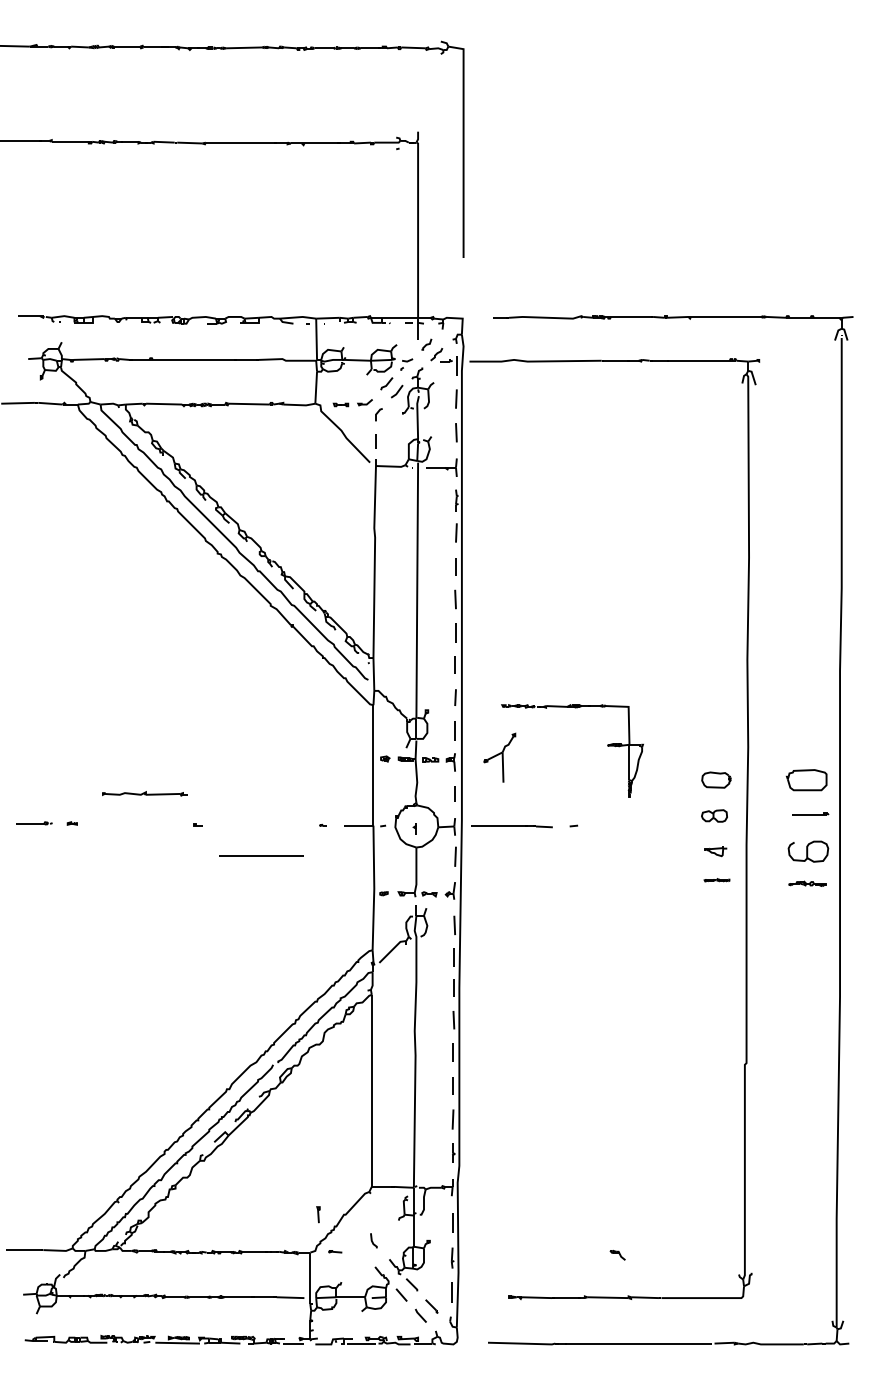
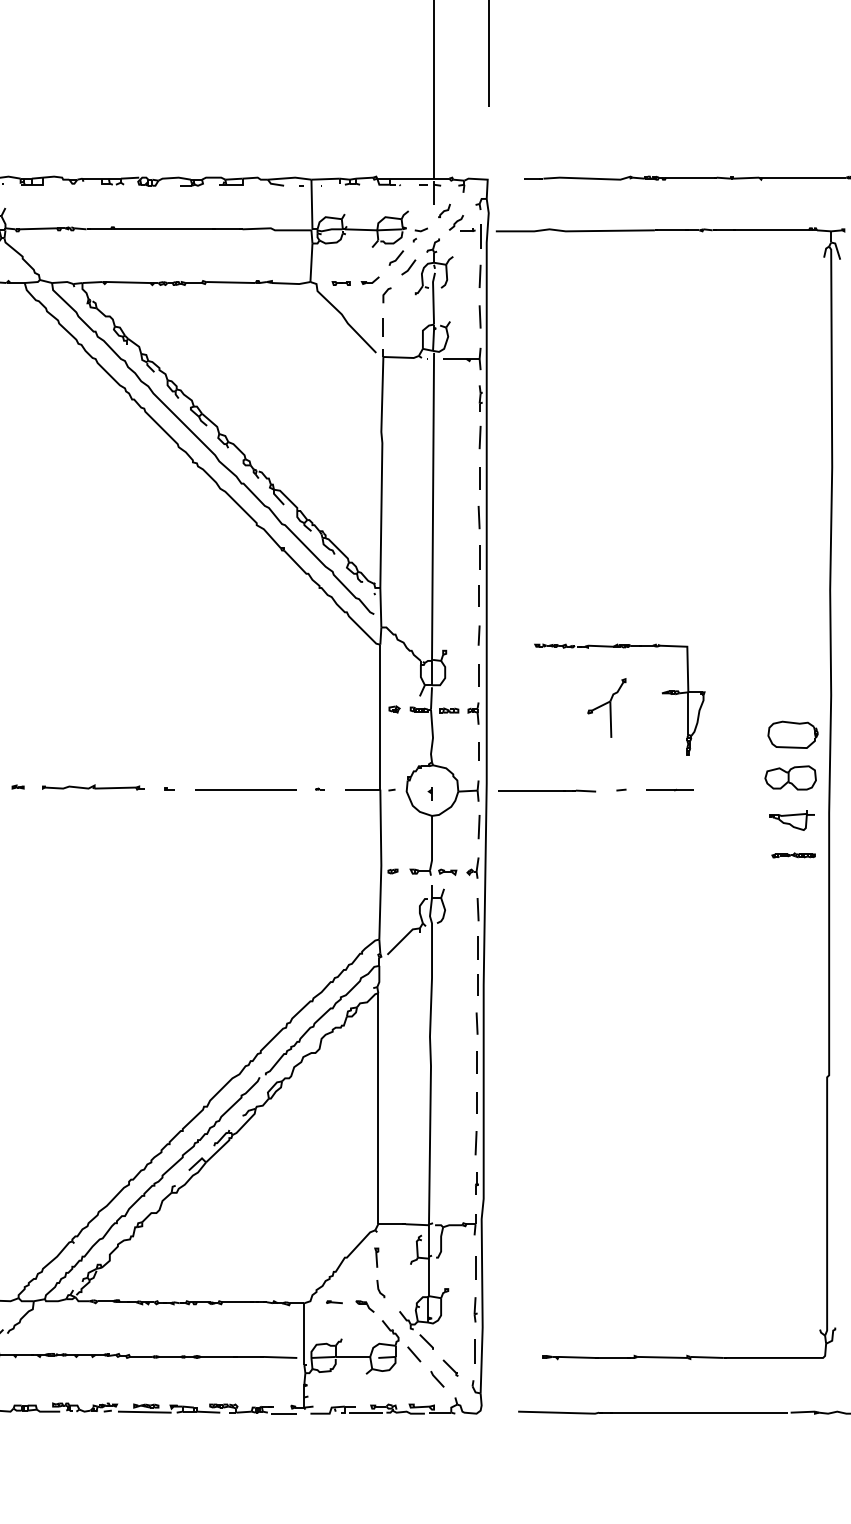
part: (499, 757) -> (606, 707), moved
part: (716, 779) -> (793, 734), size x1.43
part: (144, 793) -> (92, 787), moved
part: (714, 815) -> (790, 777), size x1.67
part: (614, 825) -> (670, 789), added
part: (715, 851) -> (791, 820), size x1.67
line: (261, 855) -> (245, 789), moved
part: (716, 879) -> (793, 854), size x1.43
curve: (318, 1214) -> (376, 1257), moved
part: (617, 1254) -> (364, 1305), moved

